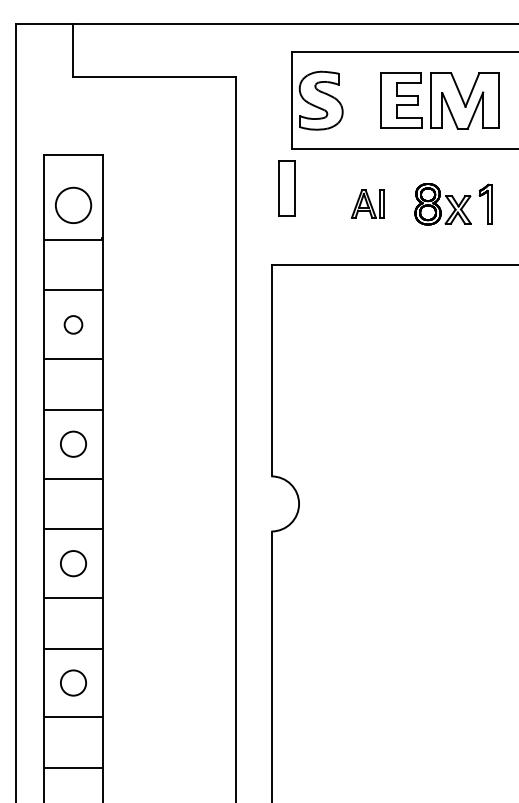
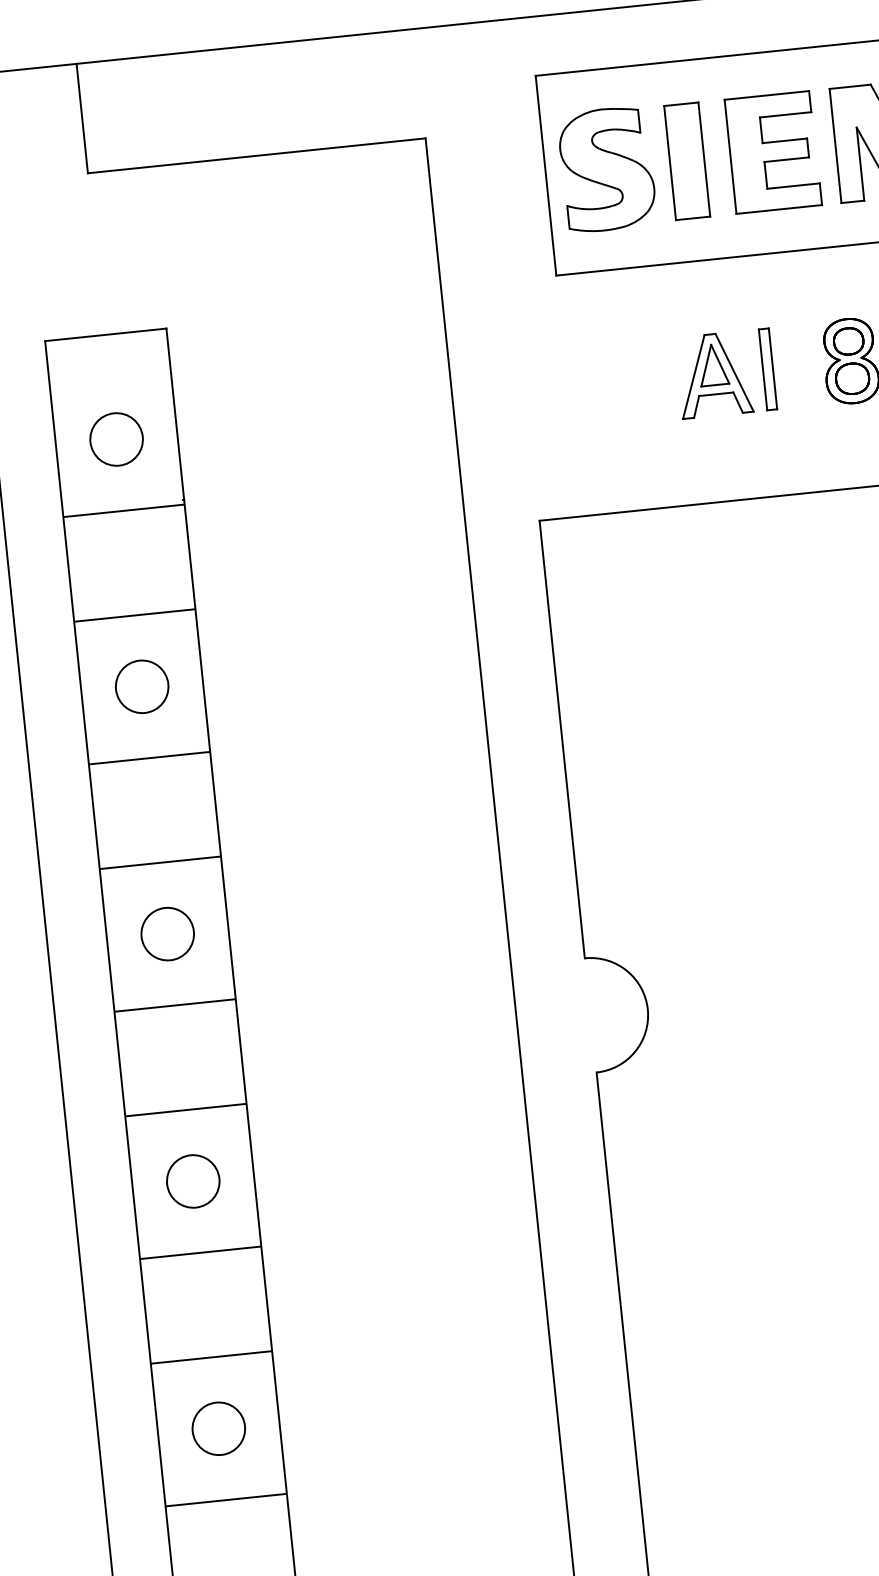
part: (286, 188) -> (686, 160), moved
part: (367, 203) -> (725, 372), size x1.43
circle: (73, 205) -> (116, 439), size x0.71
circle: (73, 324) -> (142, 686), size x1.43

